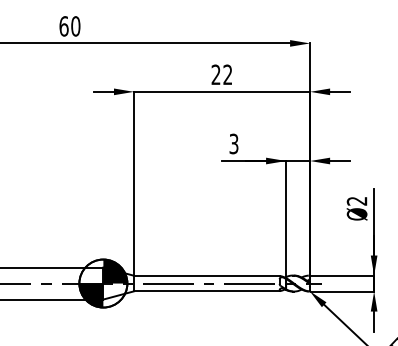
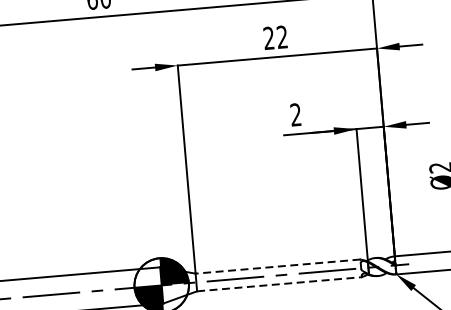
text: (233, 144) -> (295, 115), 3 -> 2
line: (206, 275) -> (277, 266), solid -> dashed
line: (206, 291) -> (279, 284), solid -> dashed

